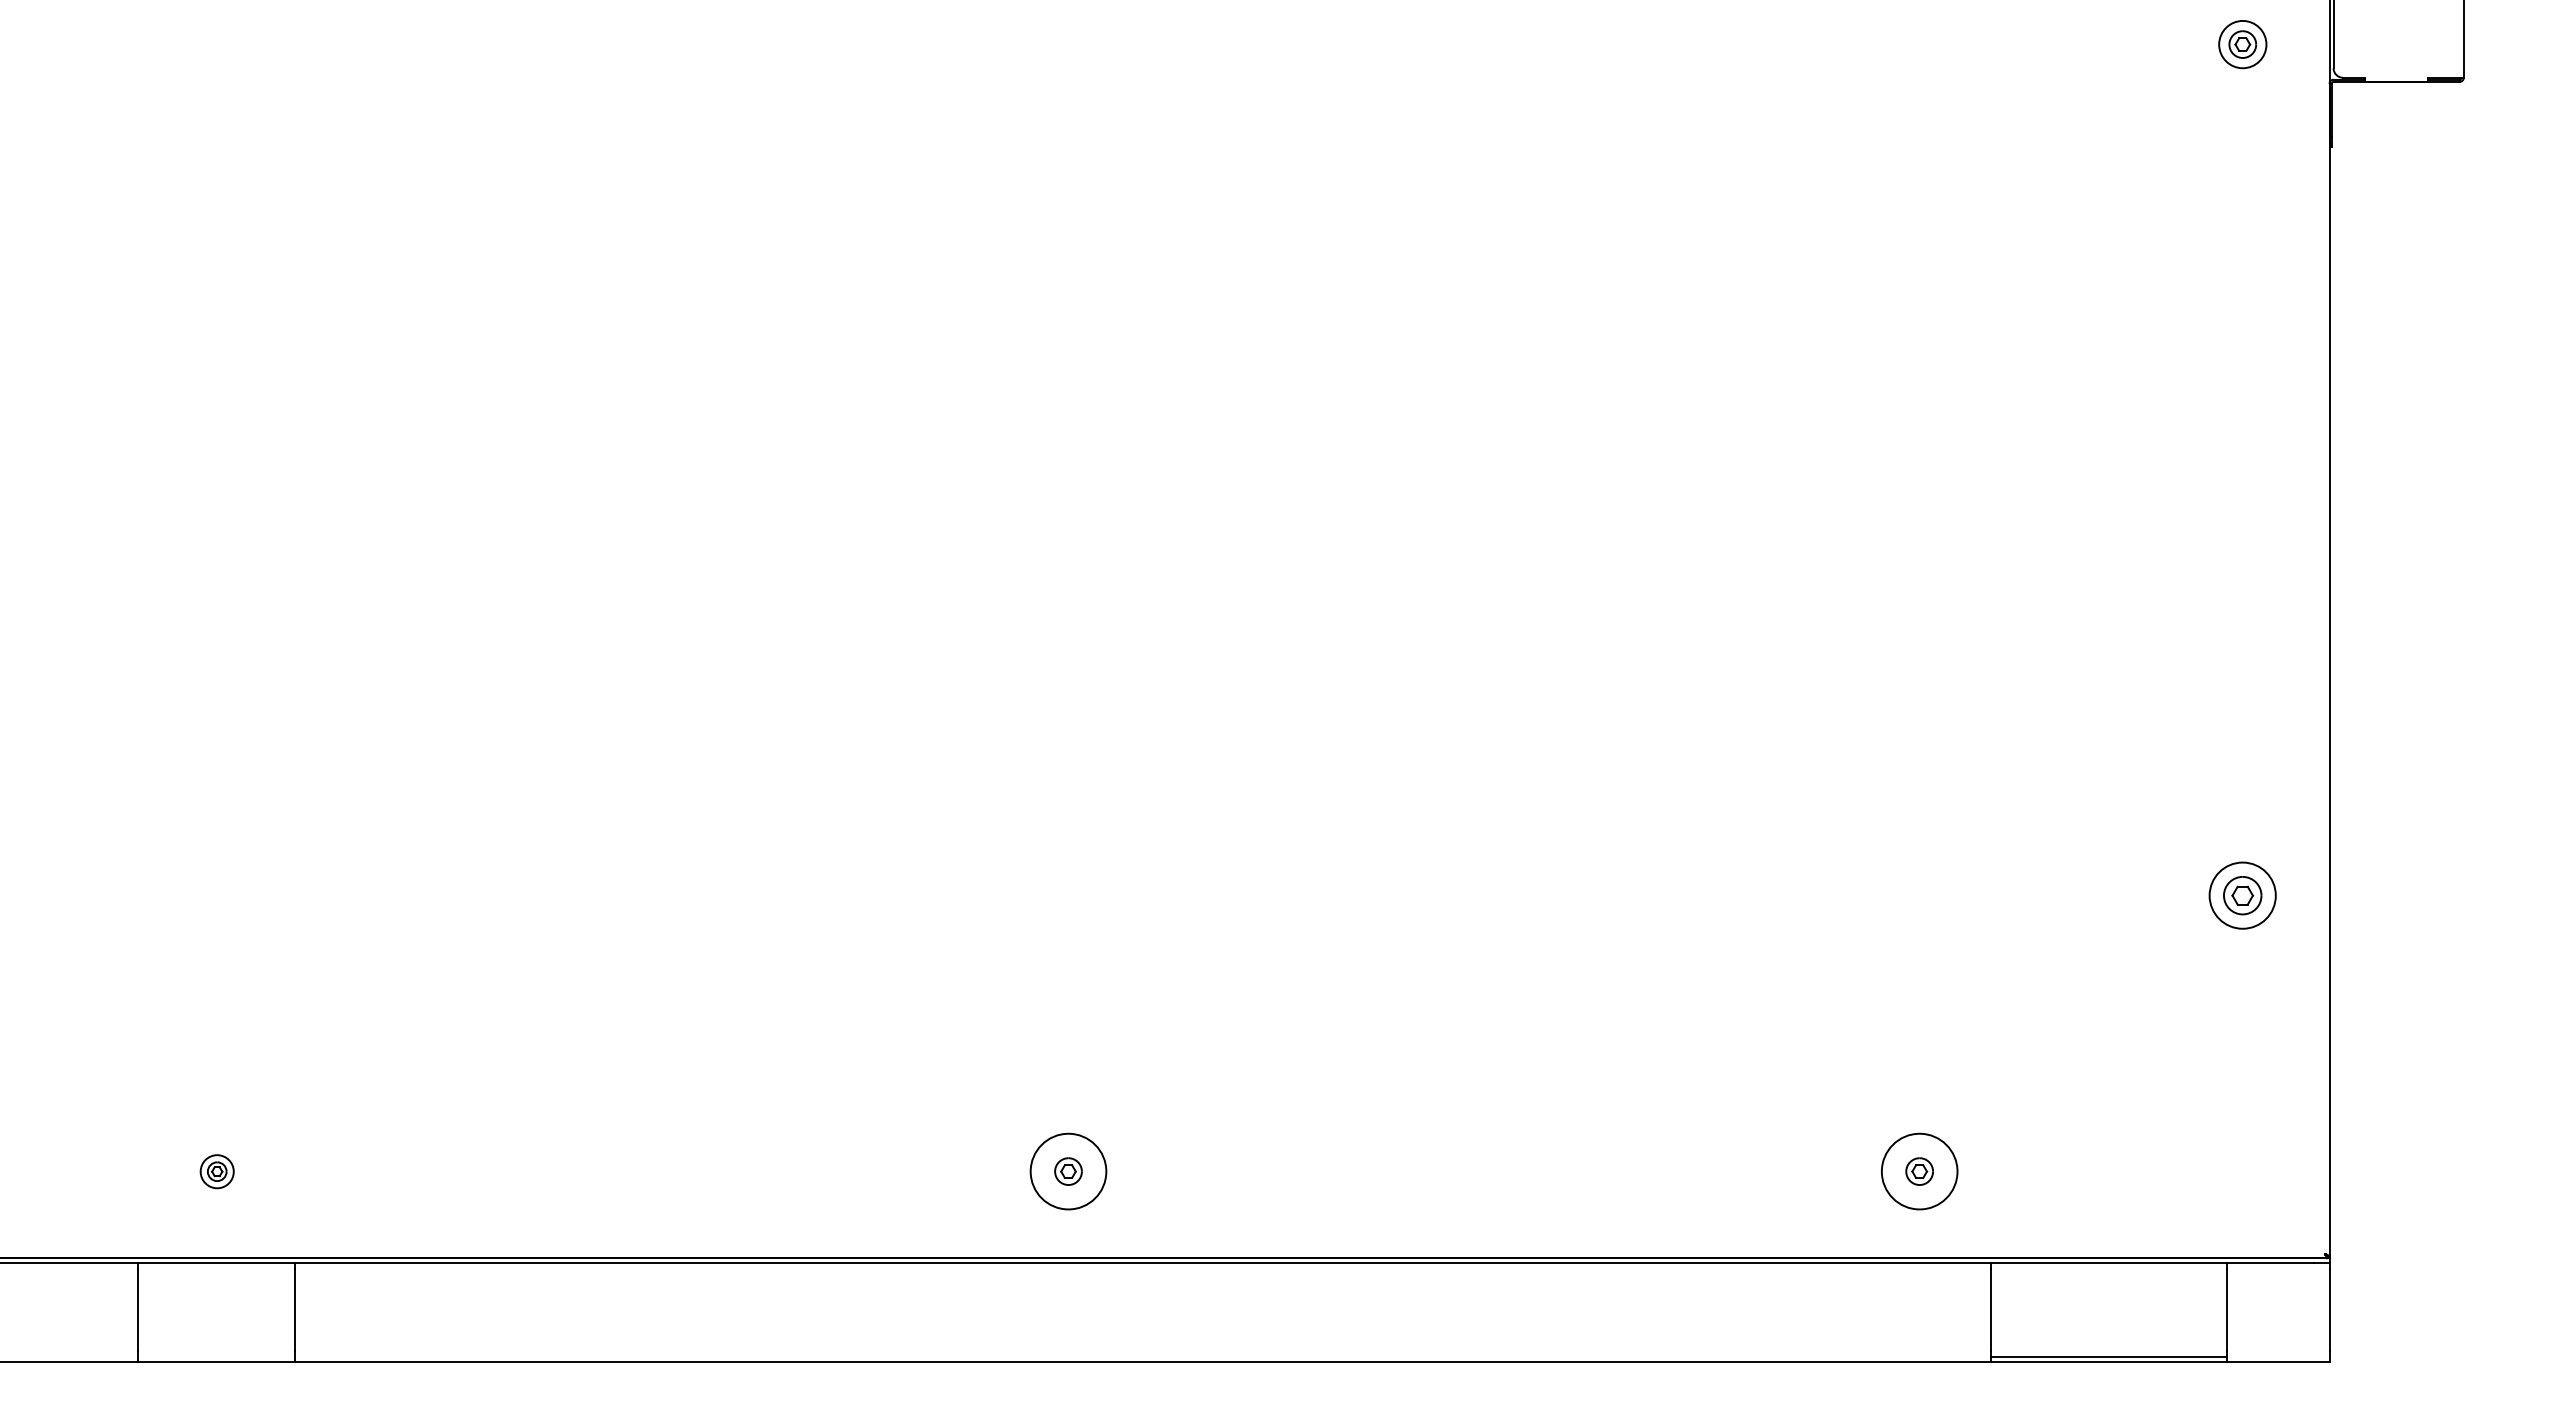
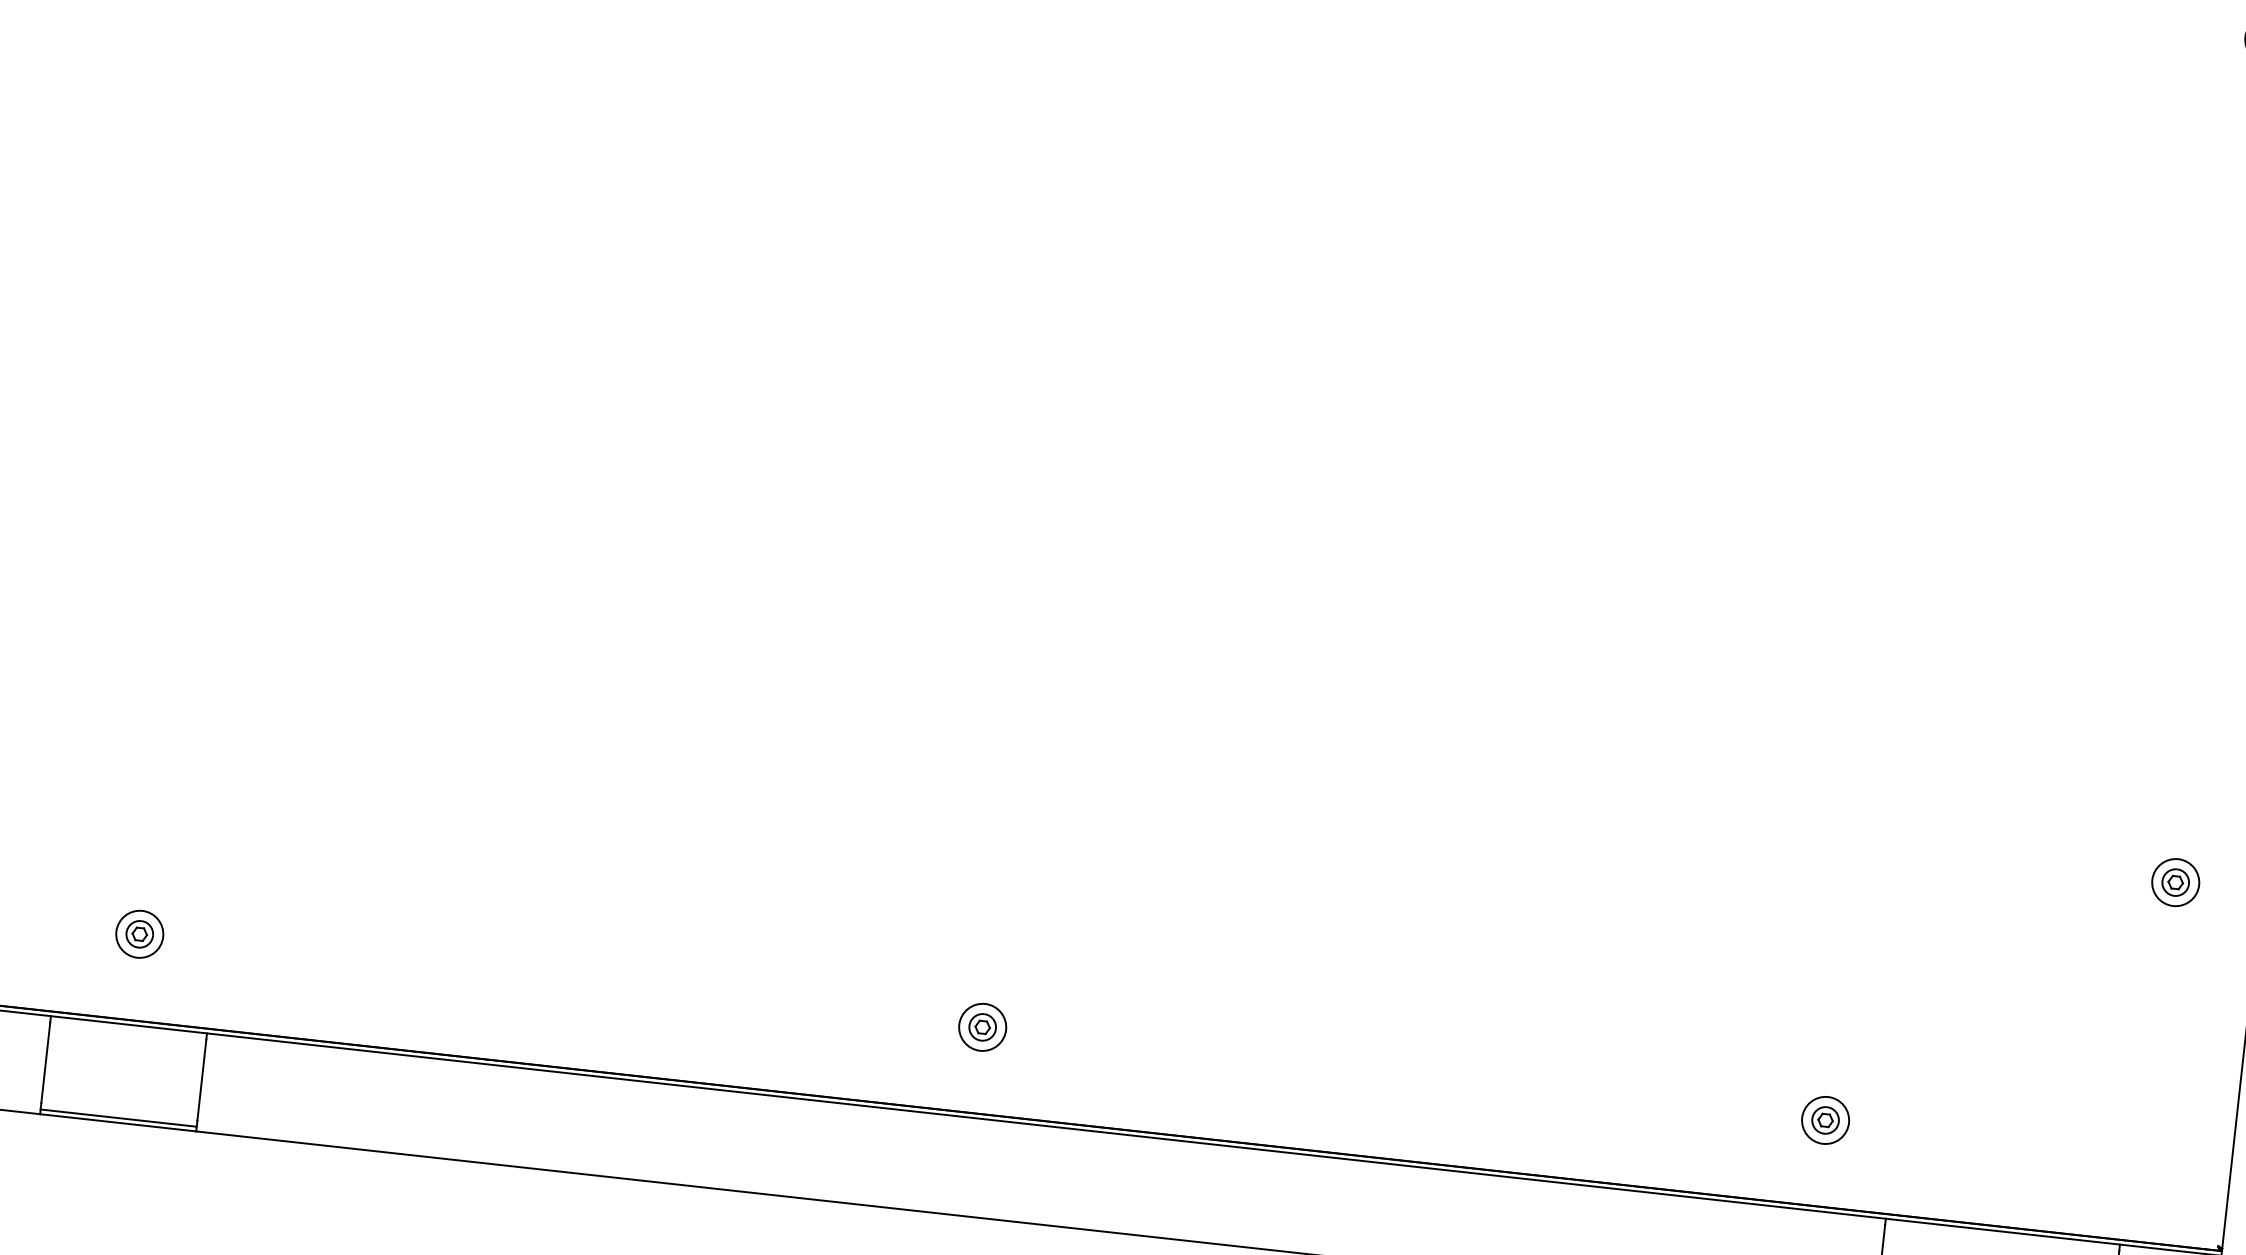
part: (2242, 895) -> (2175, 882), size x0.71
part: (216, 1171) -> (138, 934), size x1.43
circle: (1068, 1171) -> (982, 1027), size x0.62
circle: (1919, 1171) -> (1825, 1120), size x0.62
line: (216, 1357) -> (118, 1118), added

